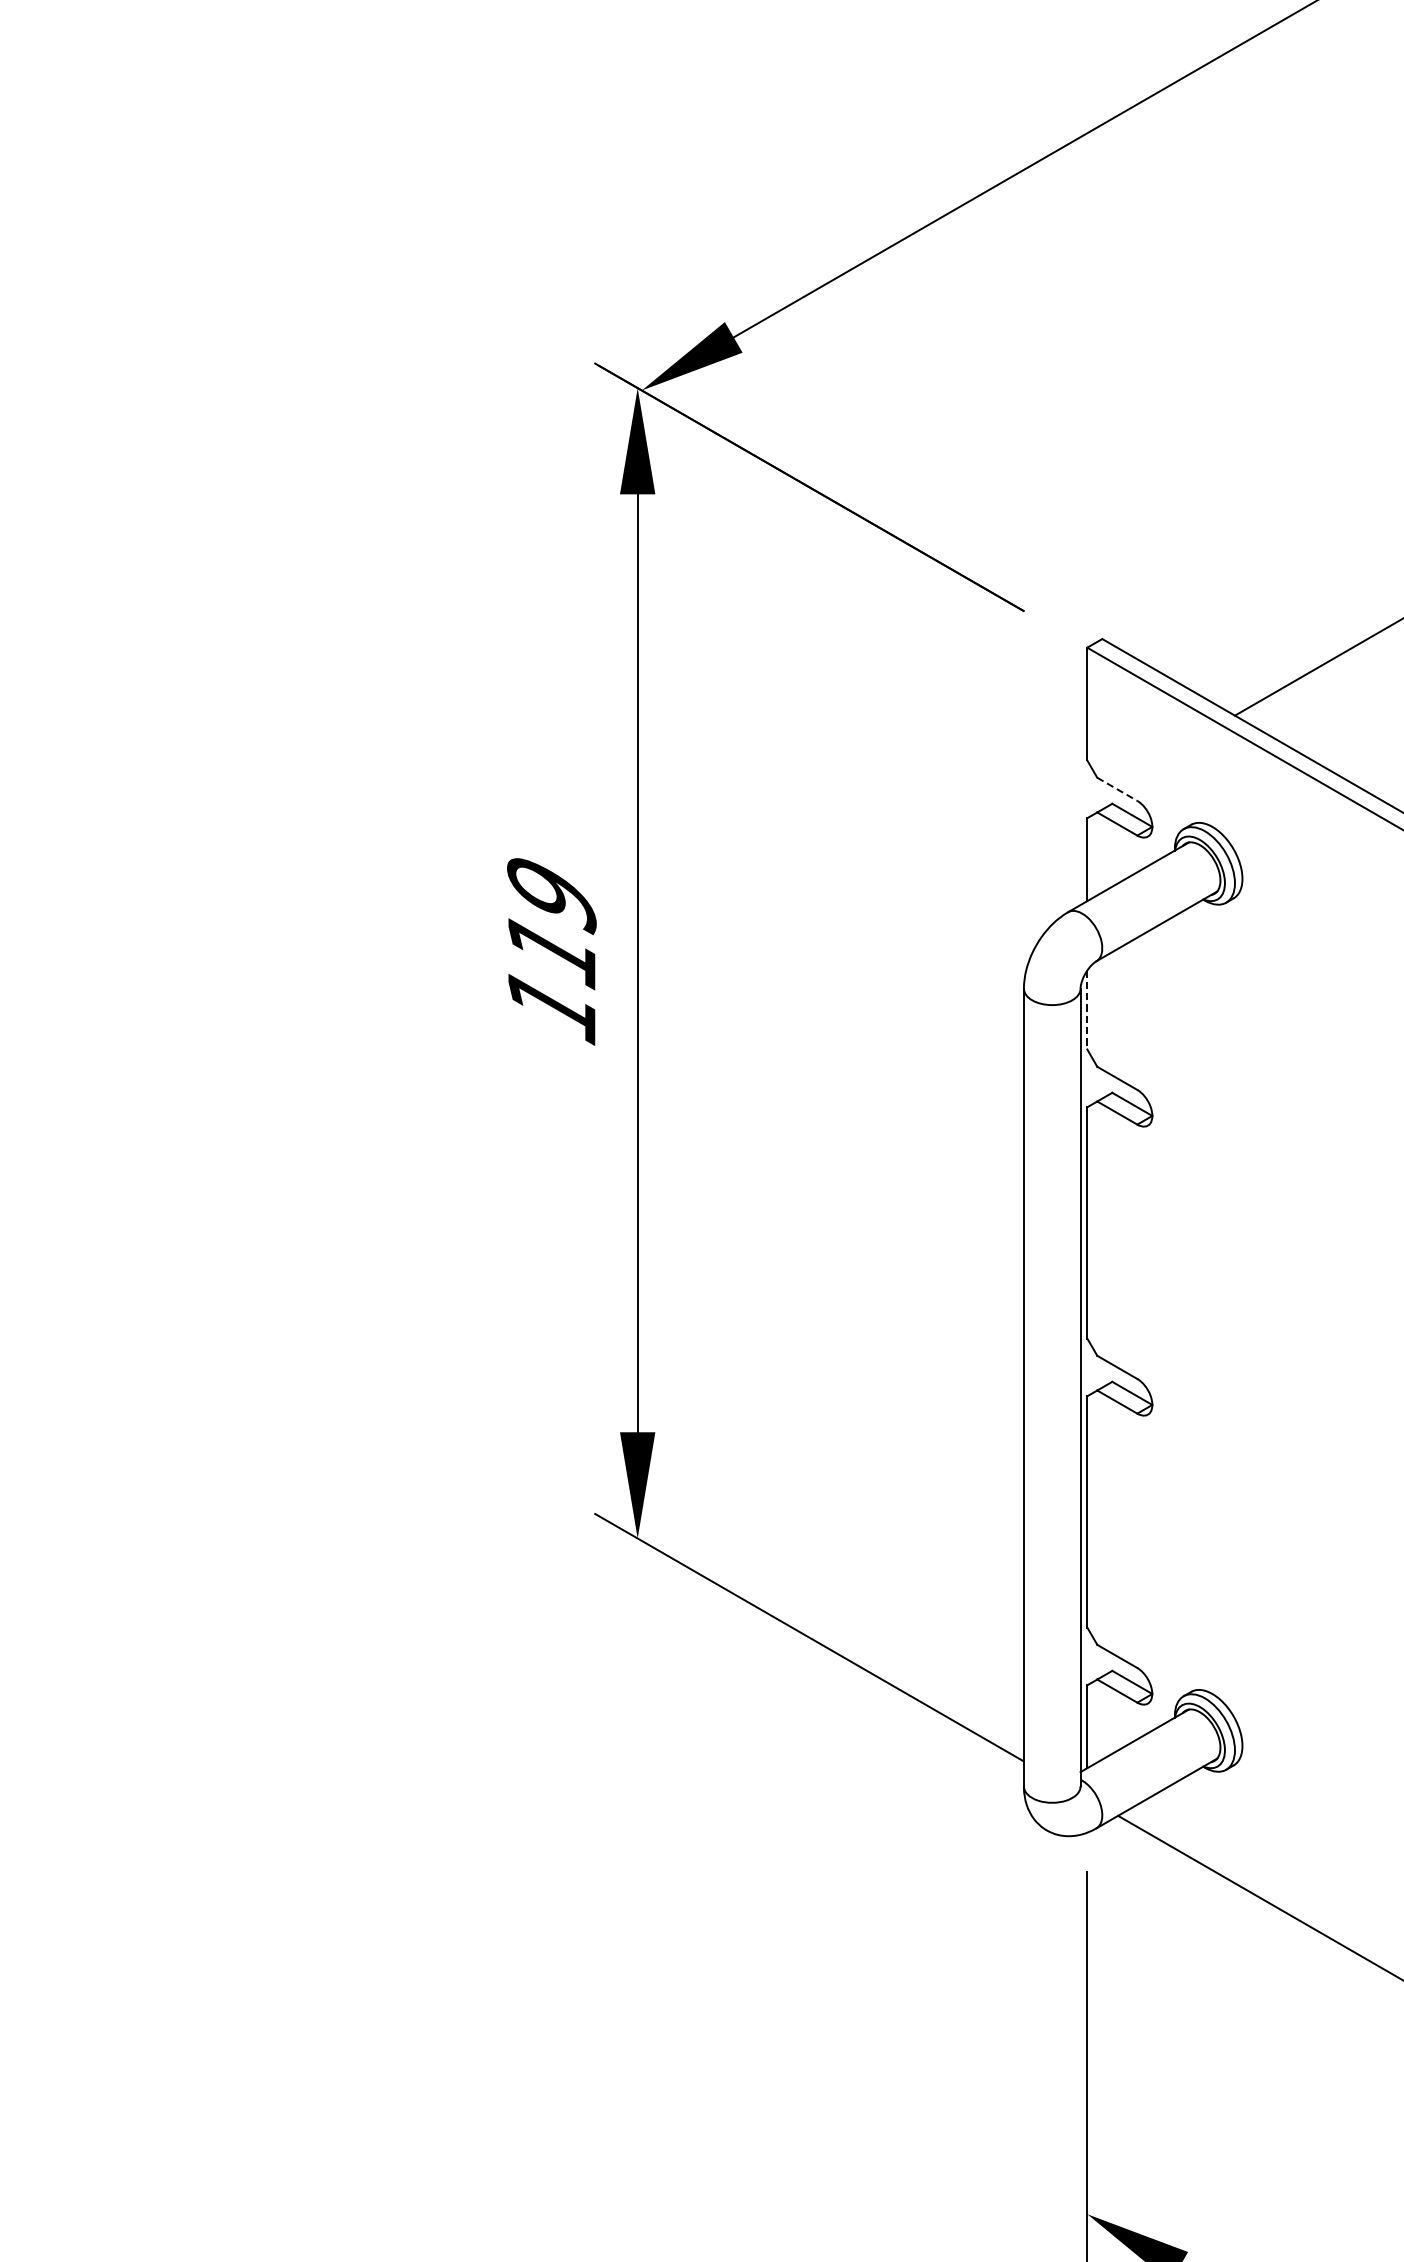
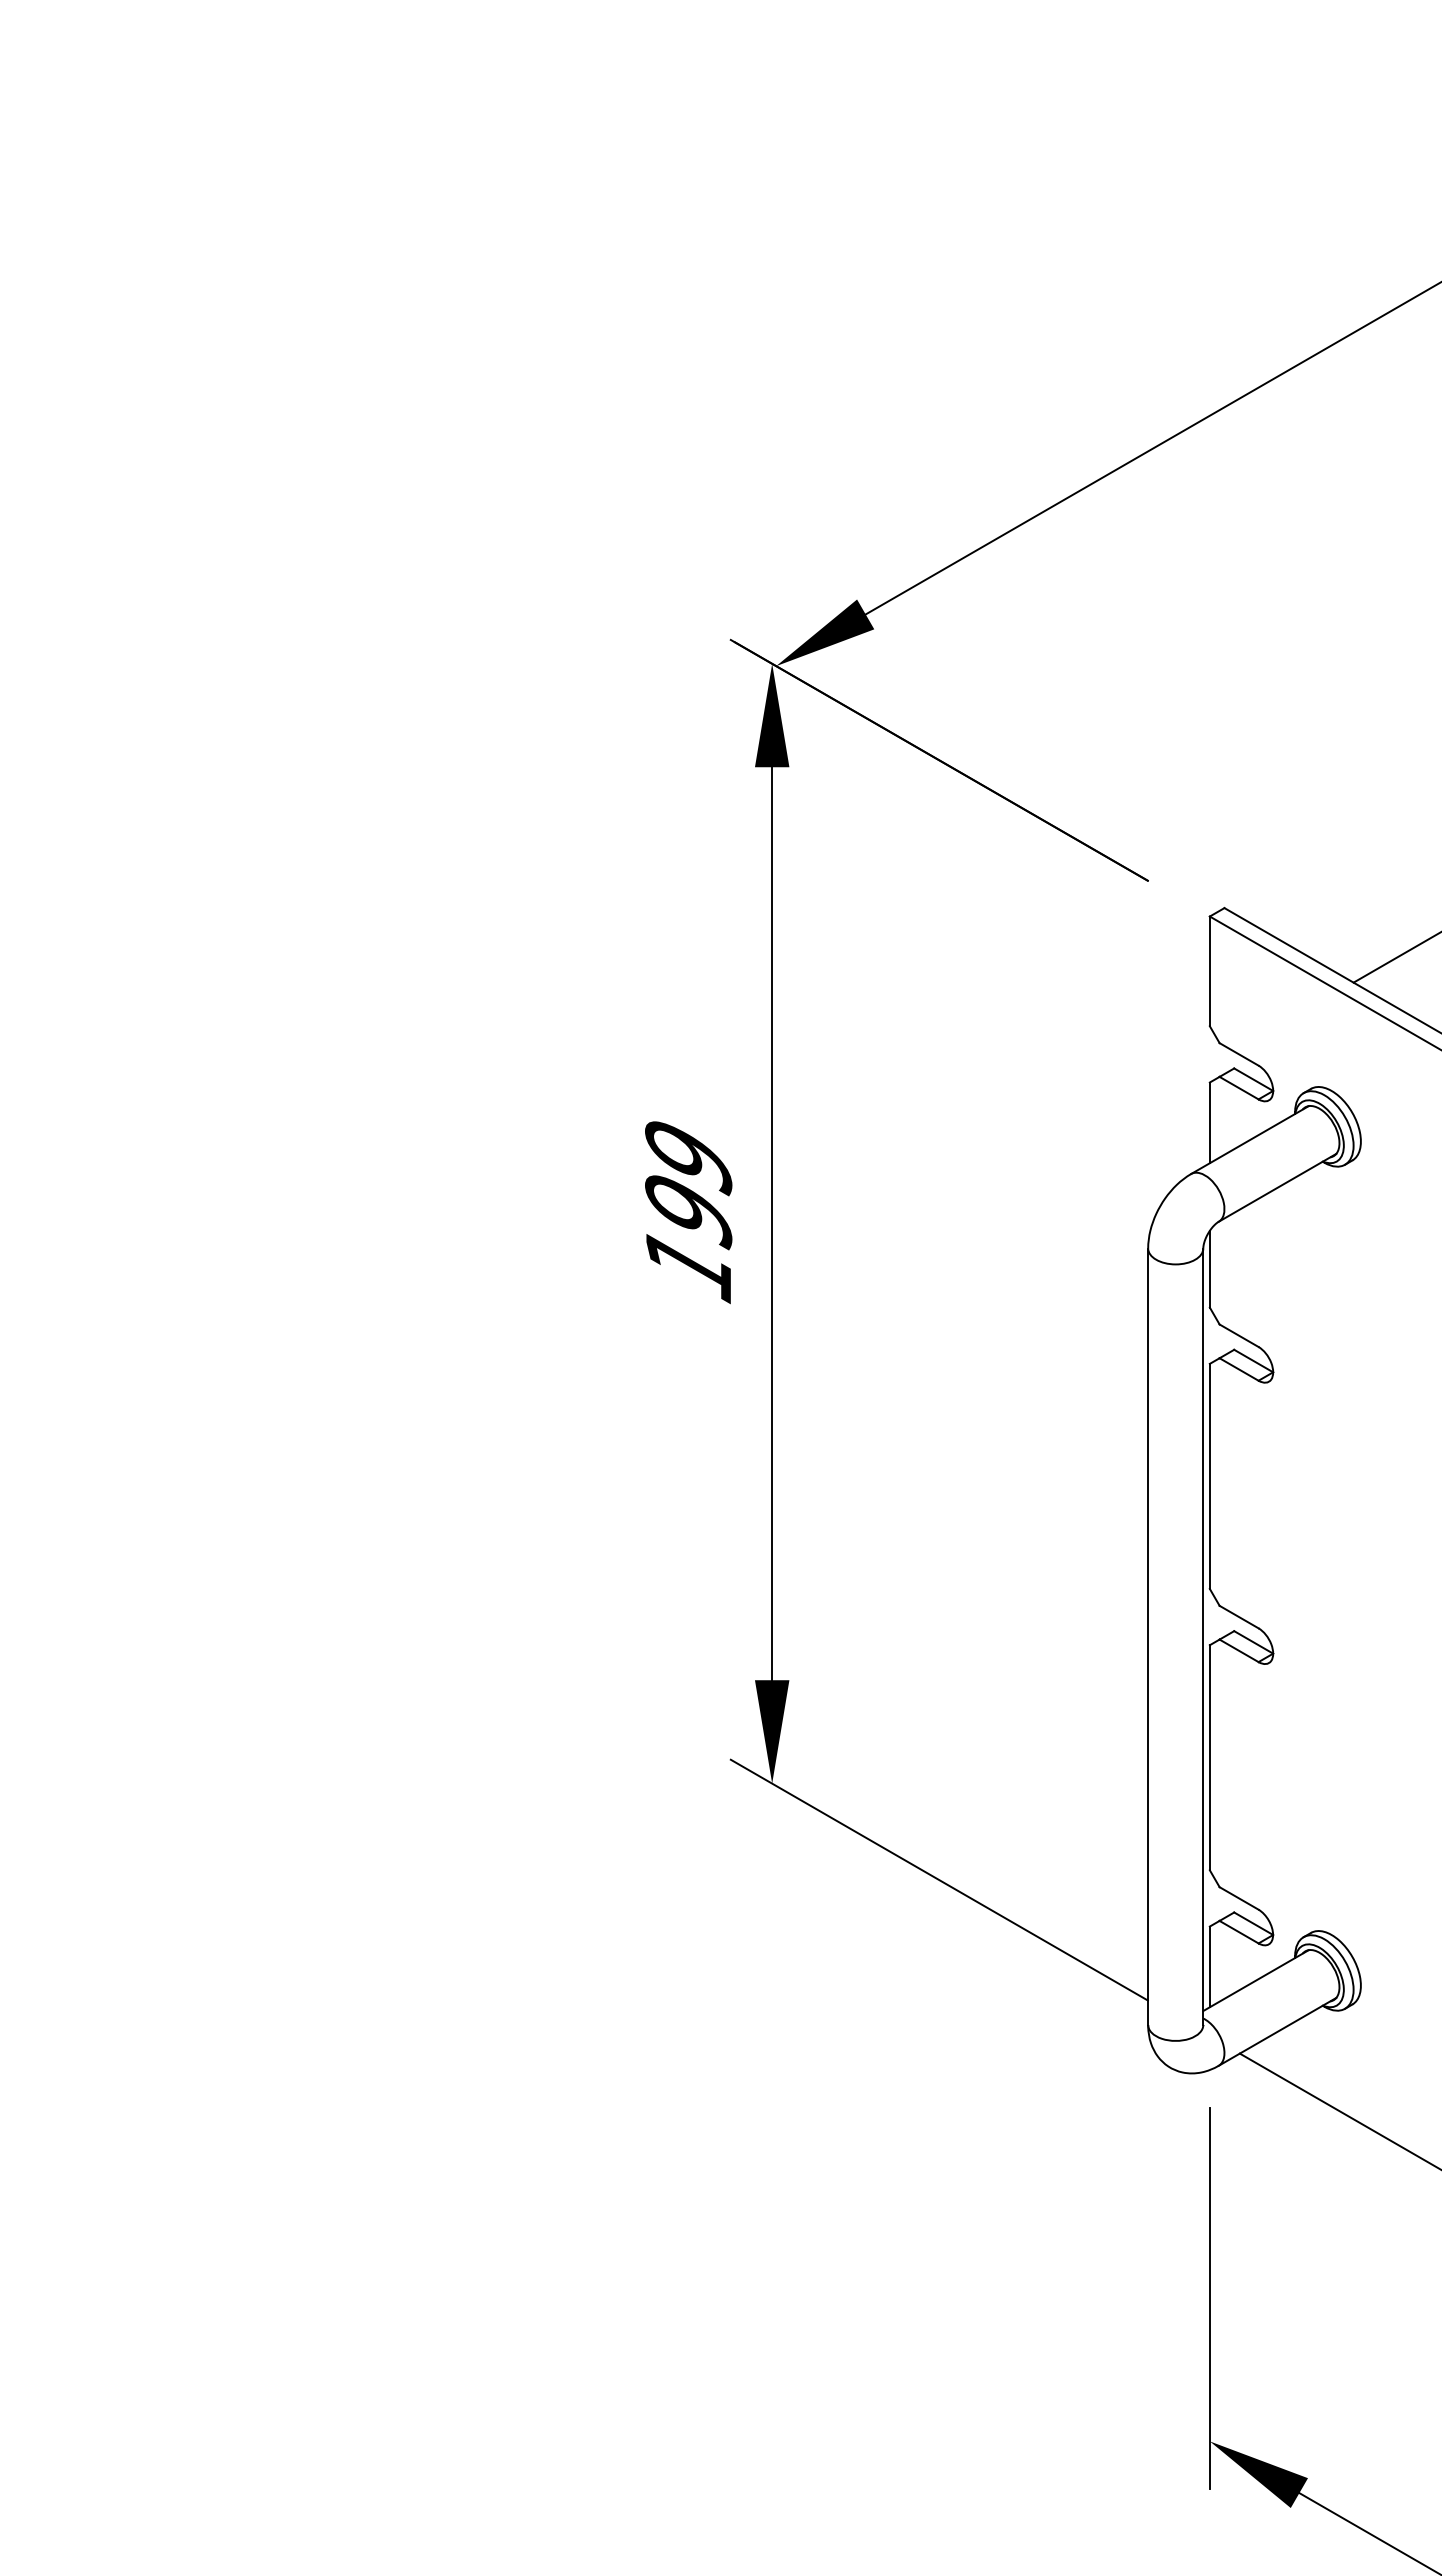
line: (1117, 789) -> (1239, 1054), dashed -> solid
text: (551, 951) -> (688, 1212), 119 -> 199
line: (1086, 1010) -> (1209, 1269), dashed -> solid

